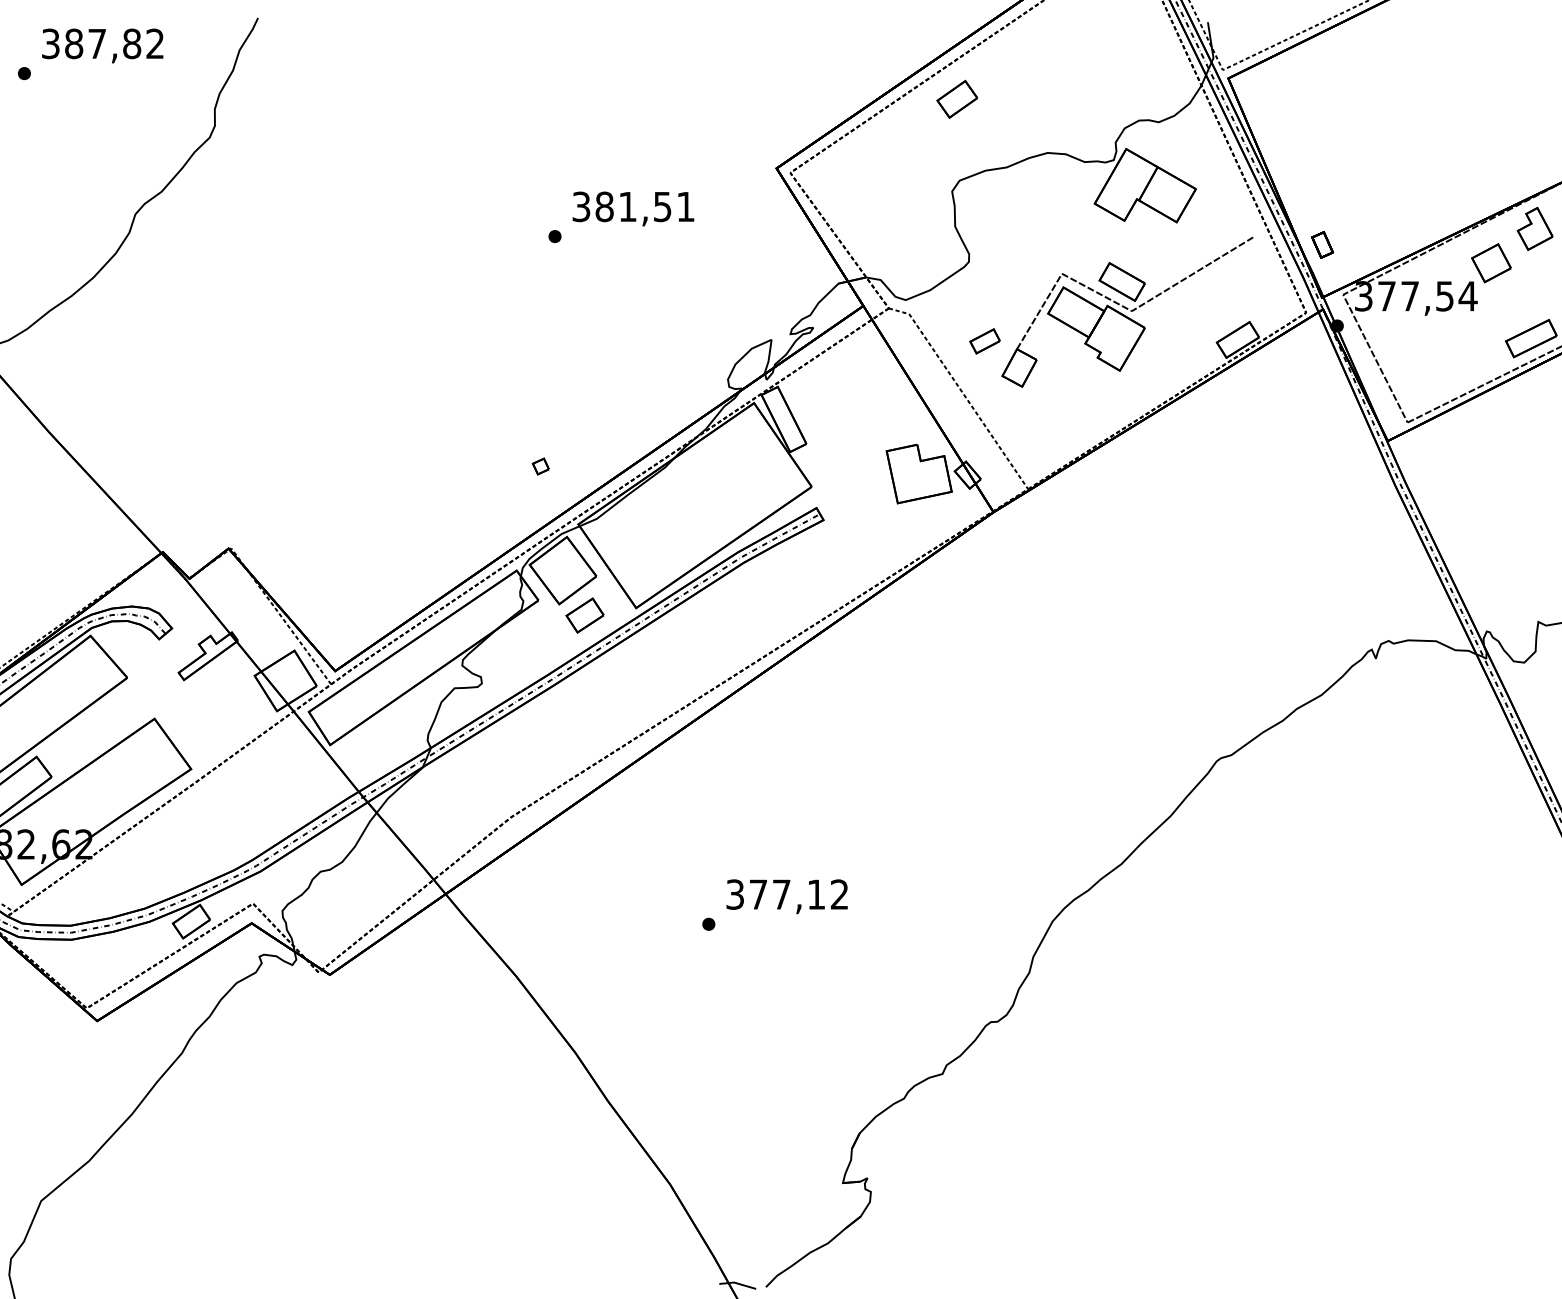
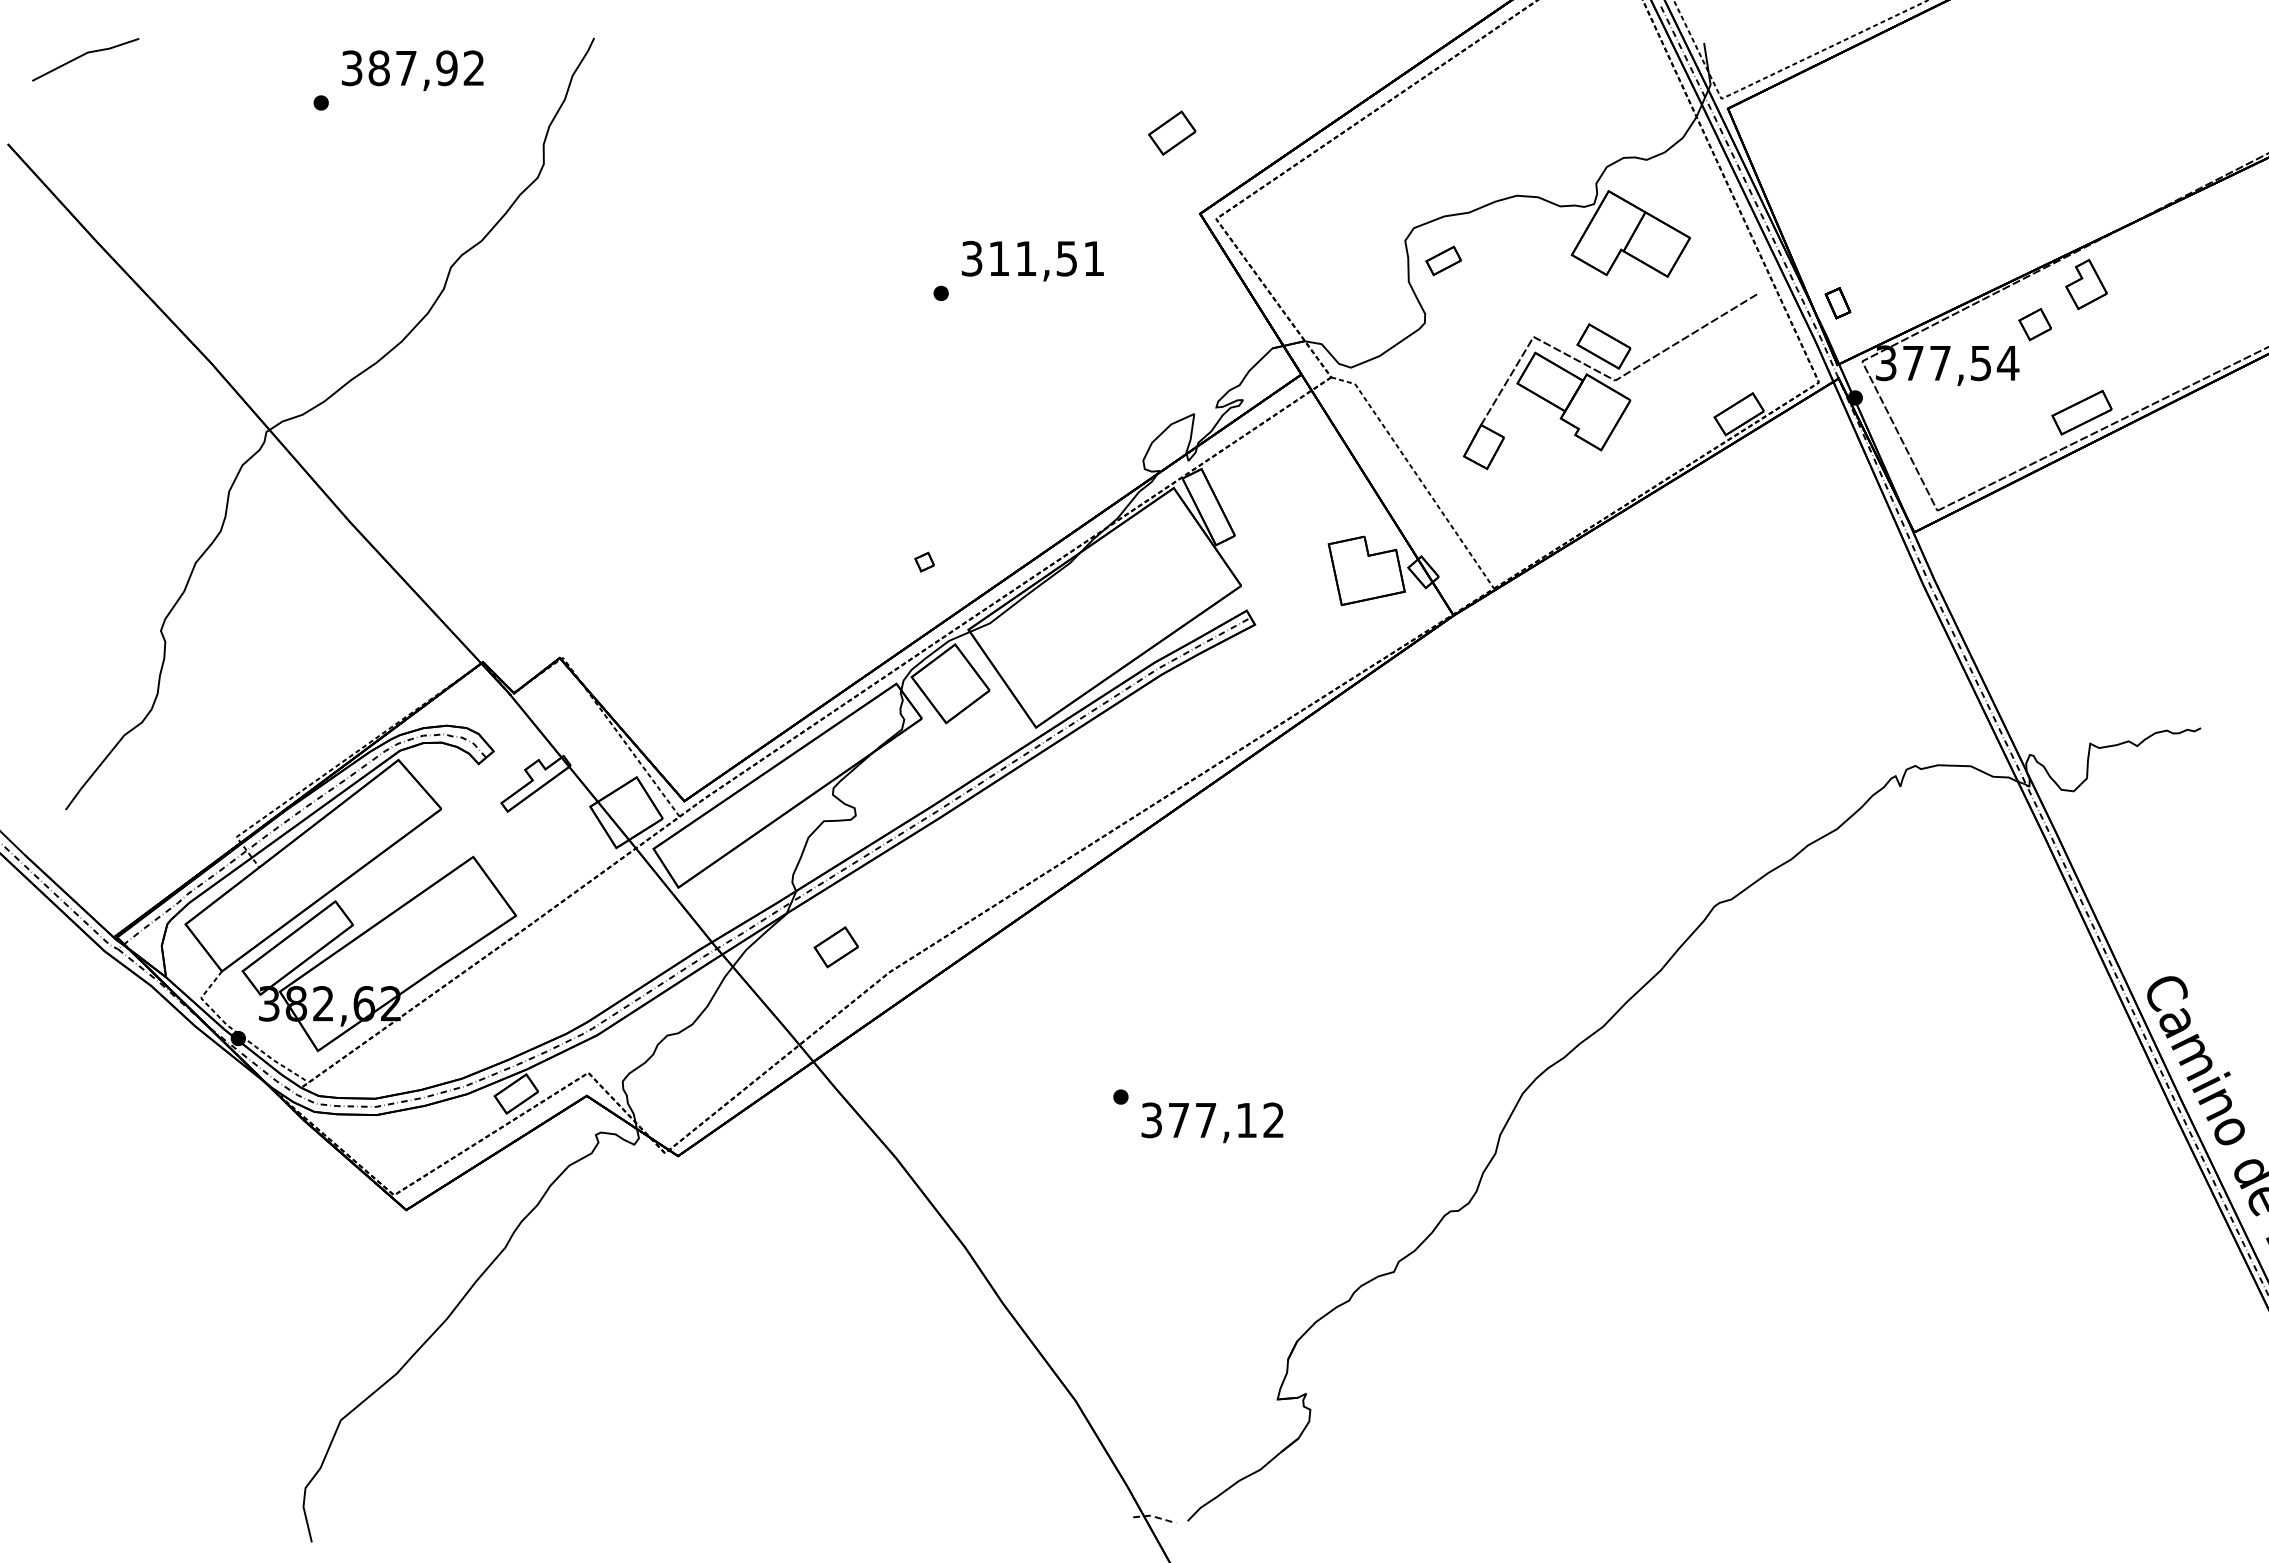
text: (131, 44) -> (446, 68), 387,82 -> 387,92
part: (957, 98) -> (1172, 132), moved
text: (604, 206) -> (998, 258), 381,51 -> 311,51
part: (1490, 263) -> (2034, 324), size x0.7
part: (984, 341) -> (1443, 260), moved
part: (584, 615) -> (835, 947), moved
text: (787, 896) -> (1212, 1122), moved
line: (737, 1283) -> (1154, 1516), solid -> dashed

